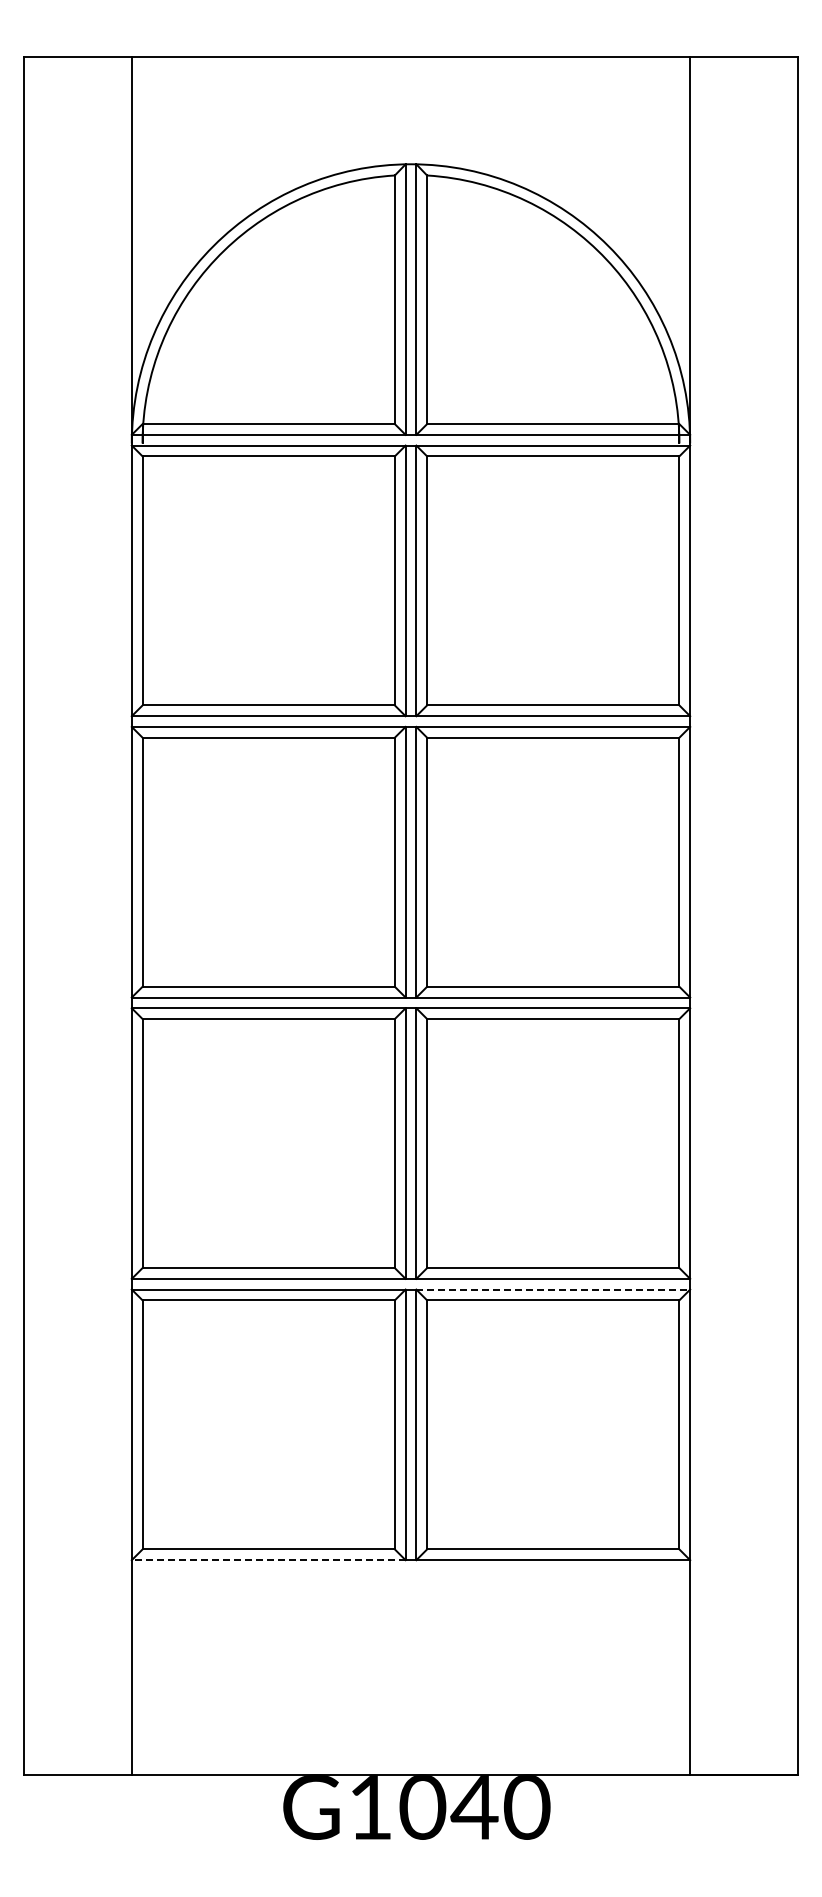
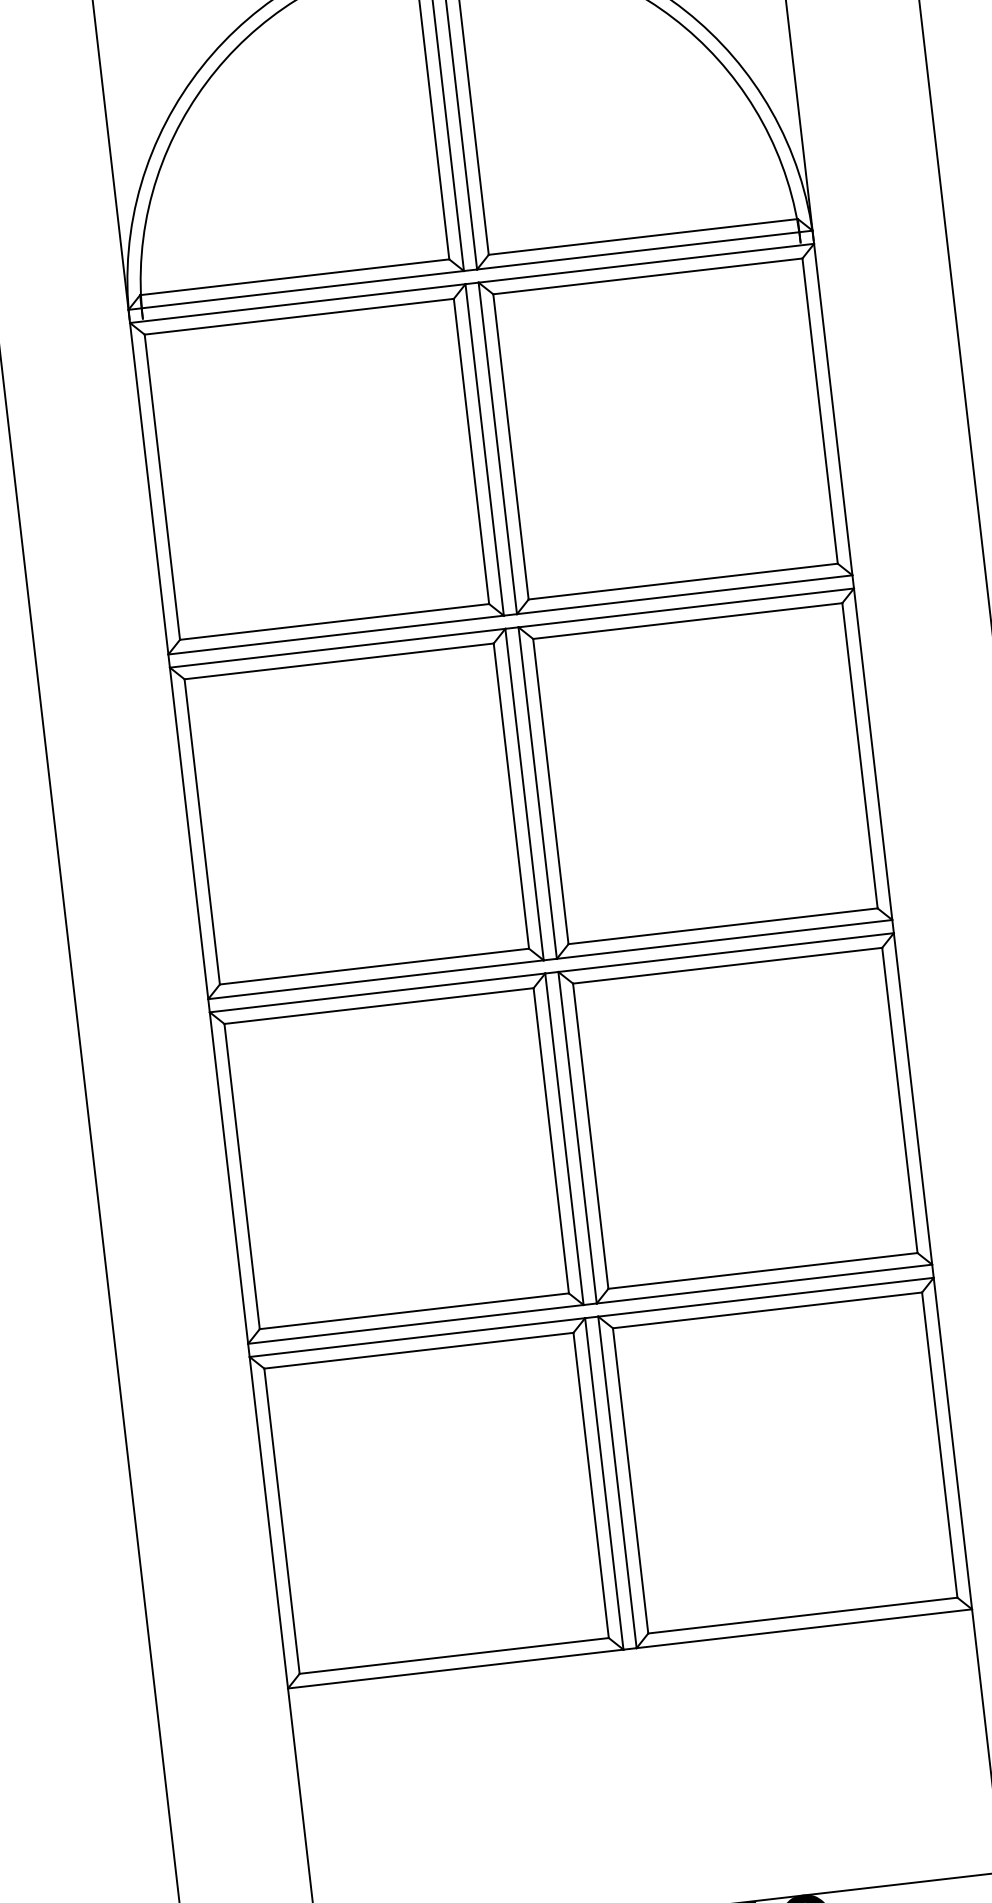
line: (553, 1289) -> (766, 1297), dashed -> solid
line: (268, 1560) -> (455, 1669), dashed -> solid

